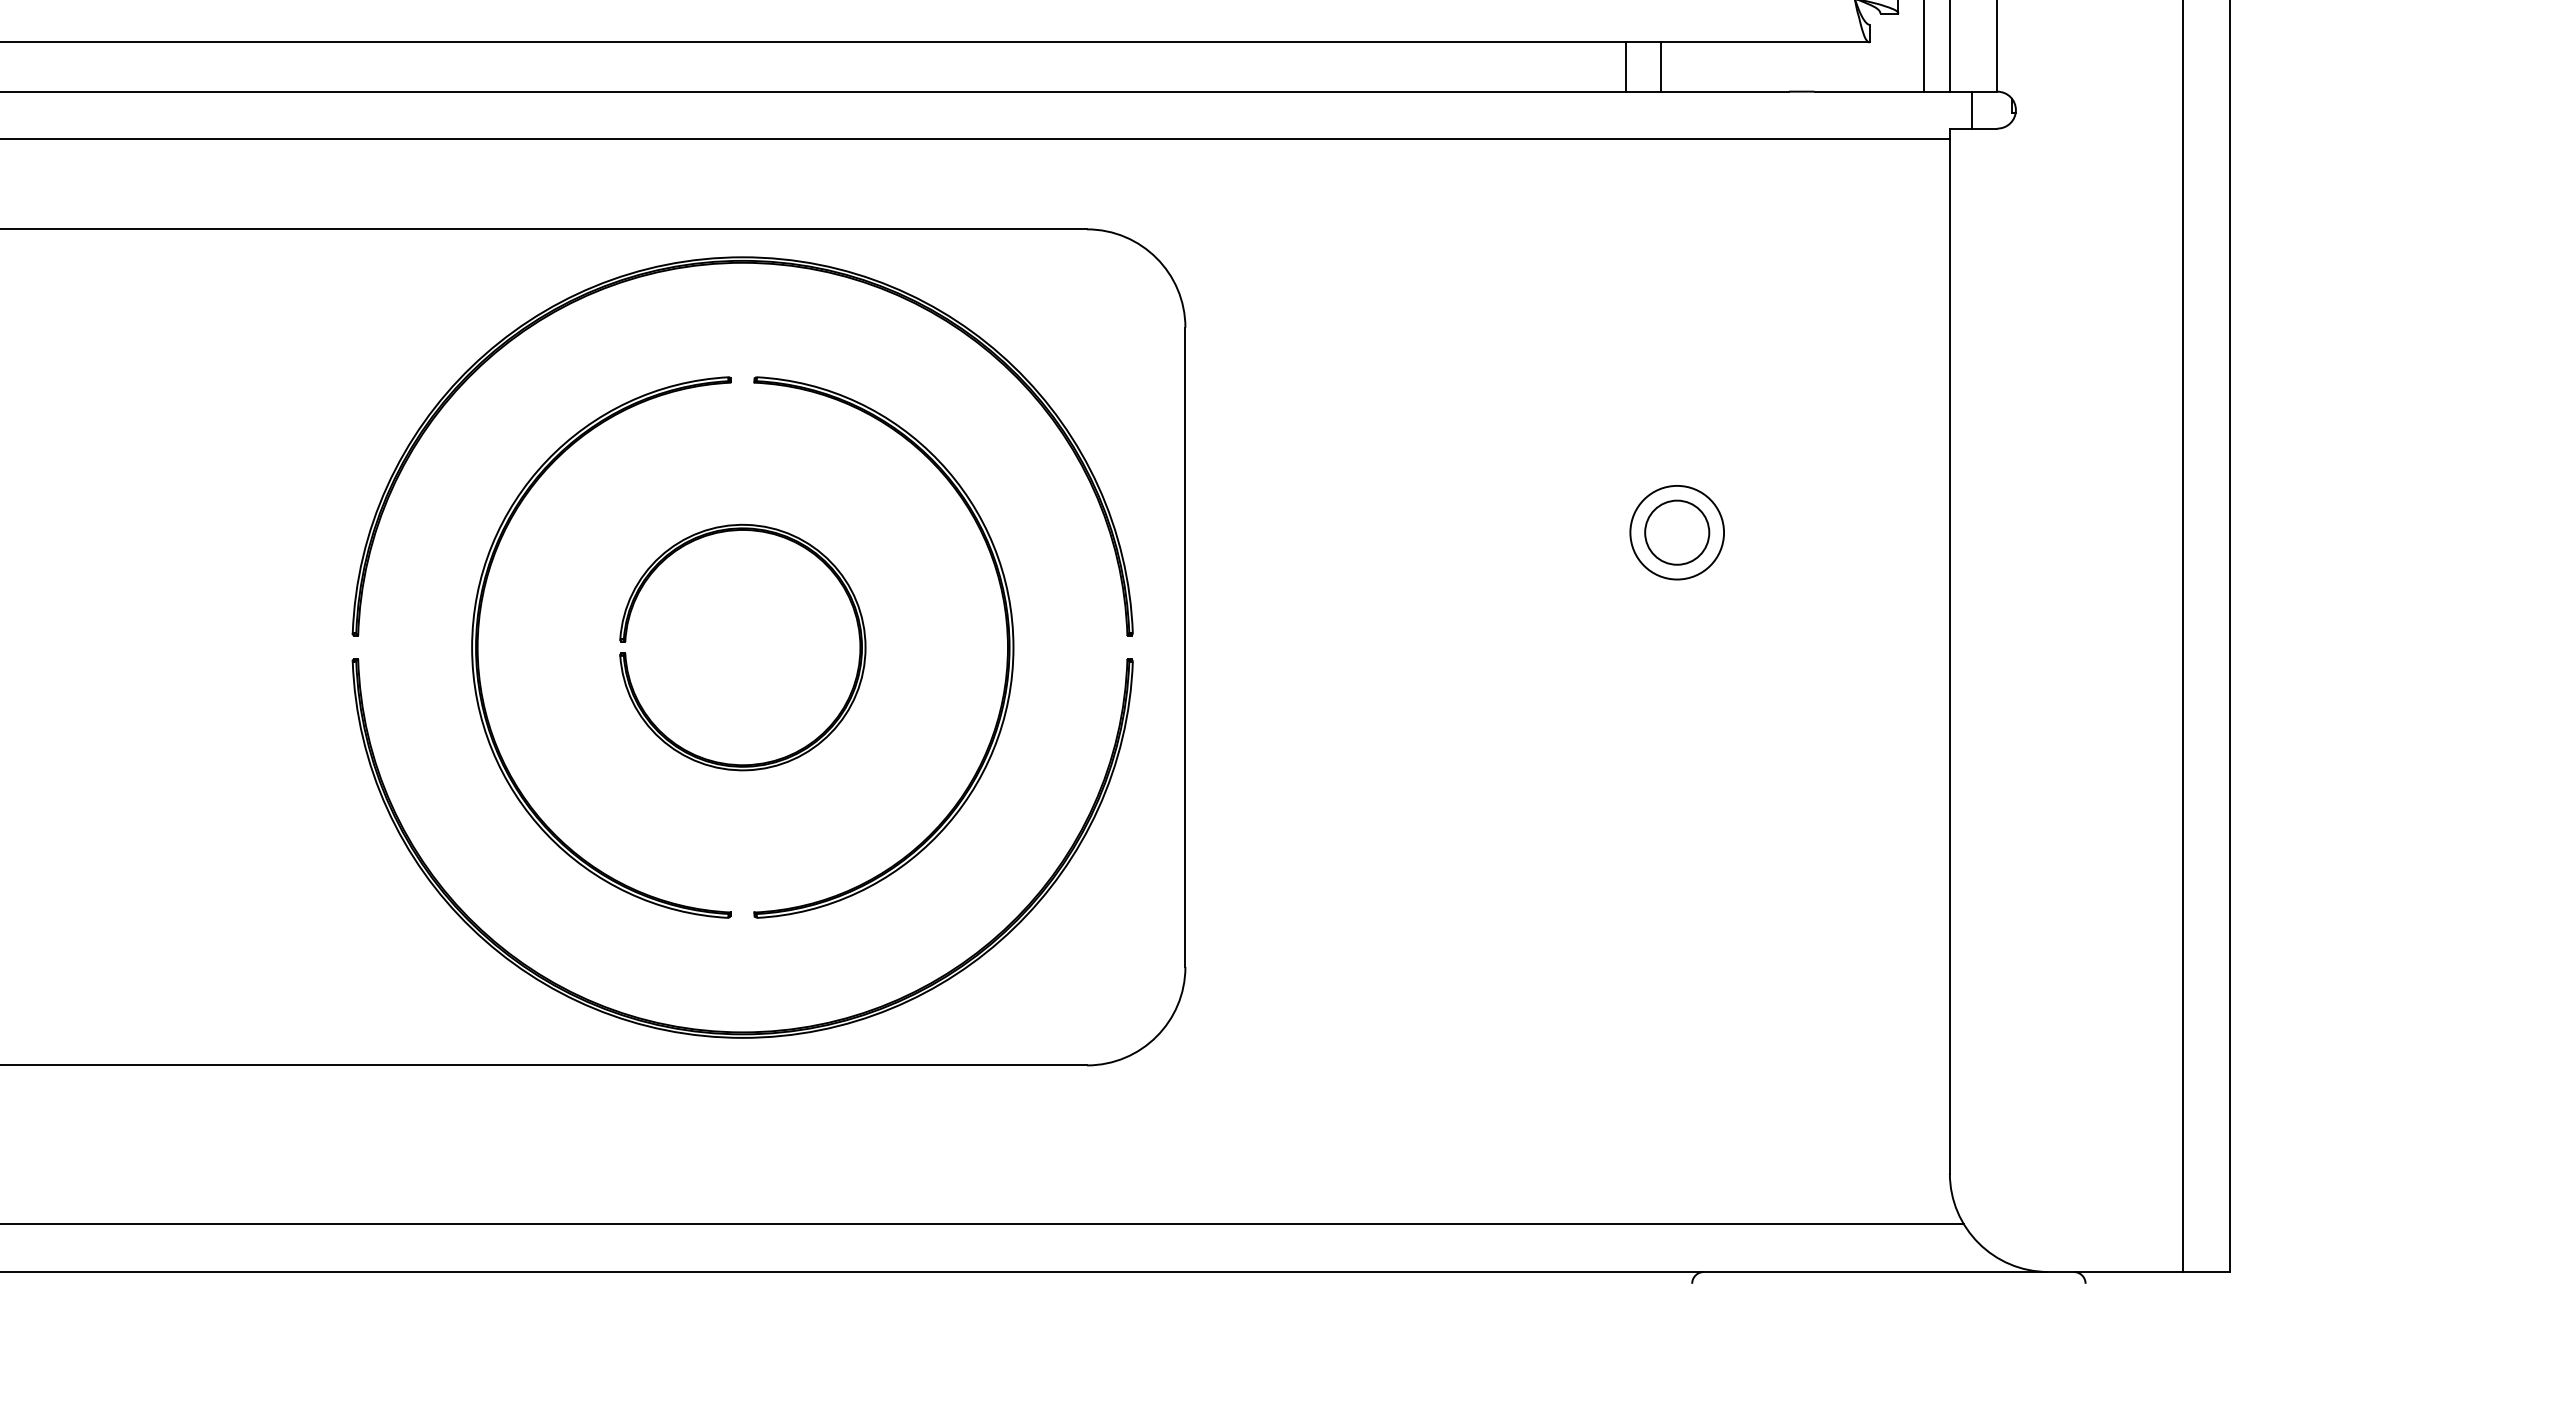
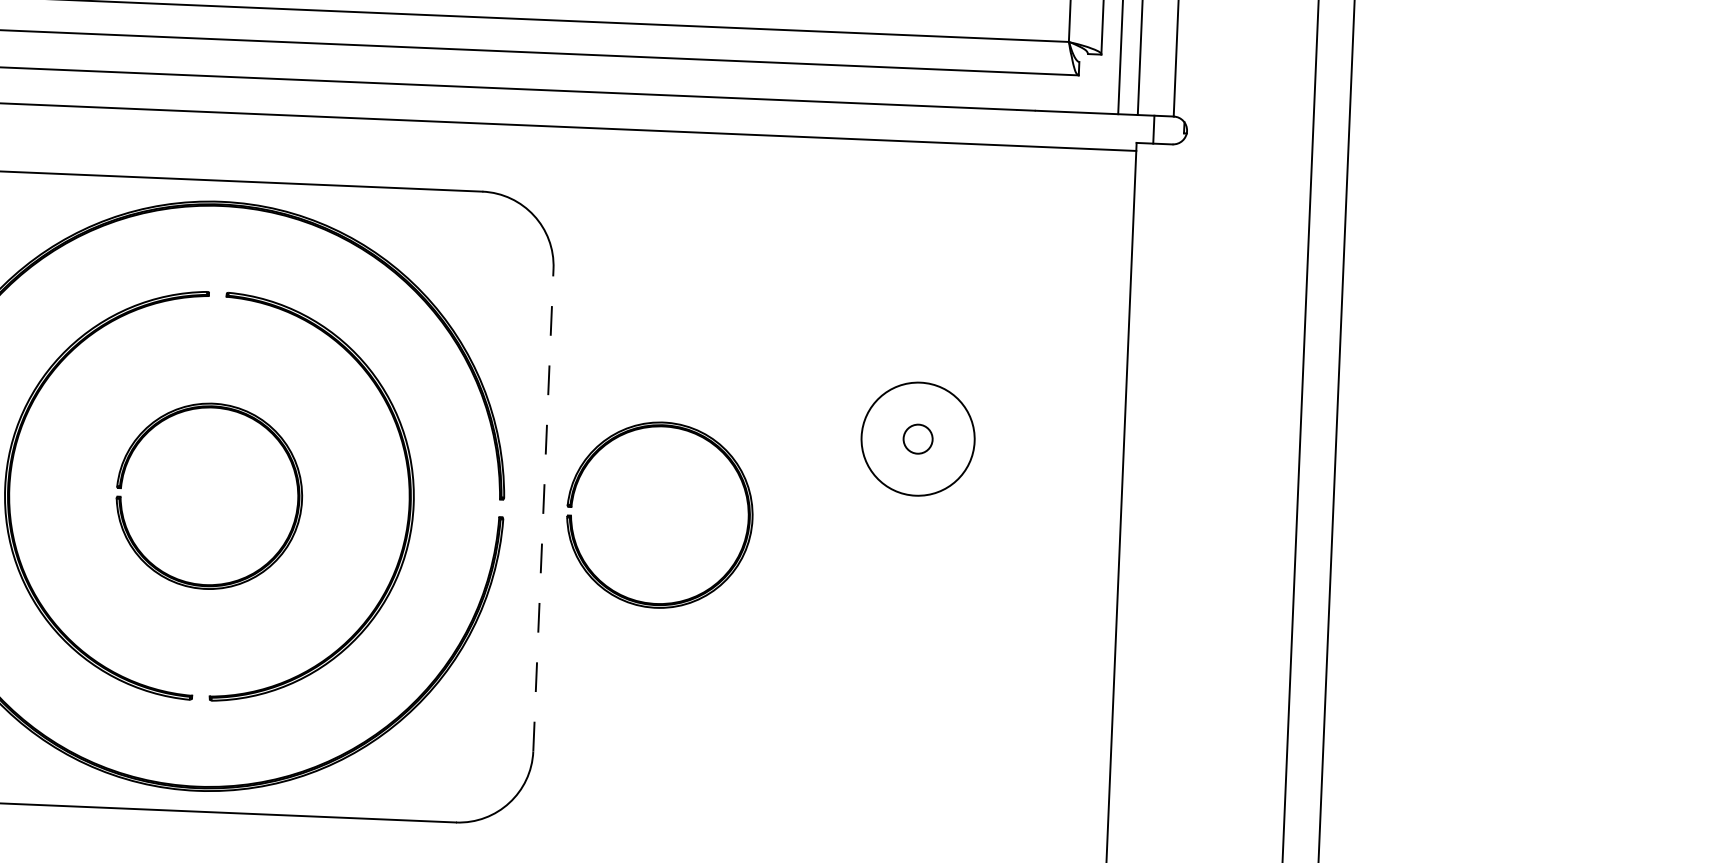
line: (1626, 66) -> (894, 85), removed
line: (1660, 66) -> (920, 86), removed
circle: (1677, 532) -> (918, 439), size x0.6
circle: (1677, 532) -> (918, 439), size x1.6
part: (1227, 617) -> (576, 488), added
line: (1185, 647) -> (543, 510), solid -> dashed

